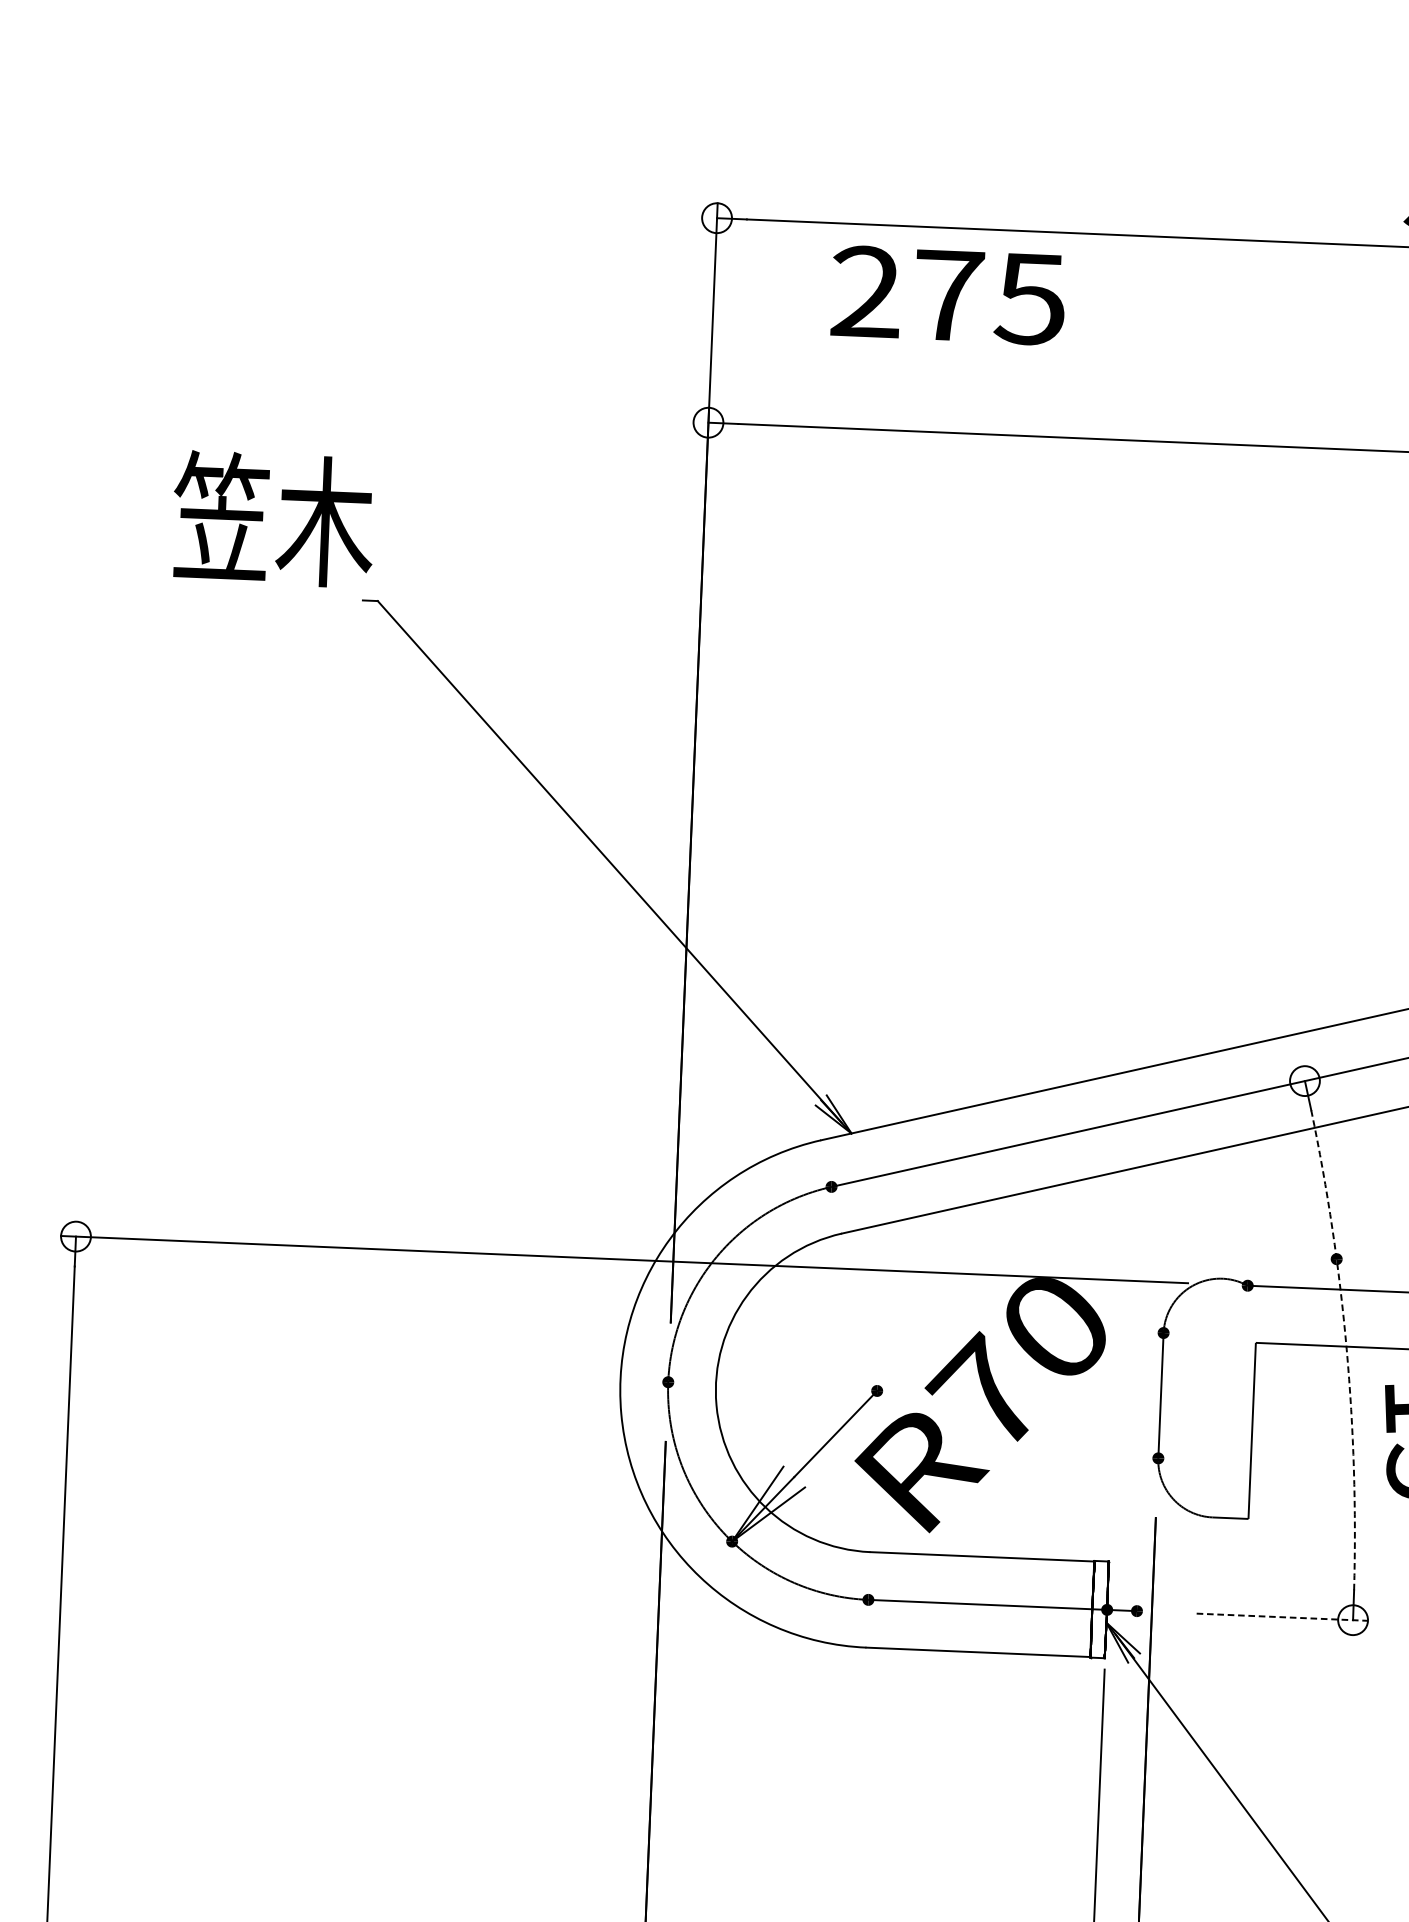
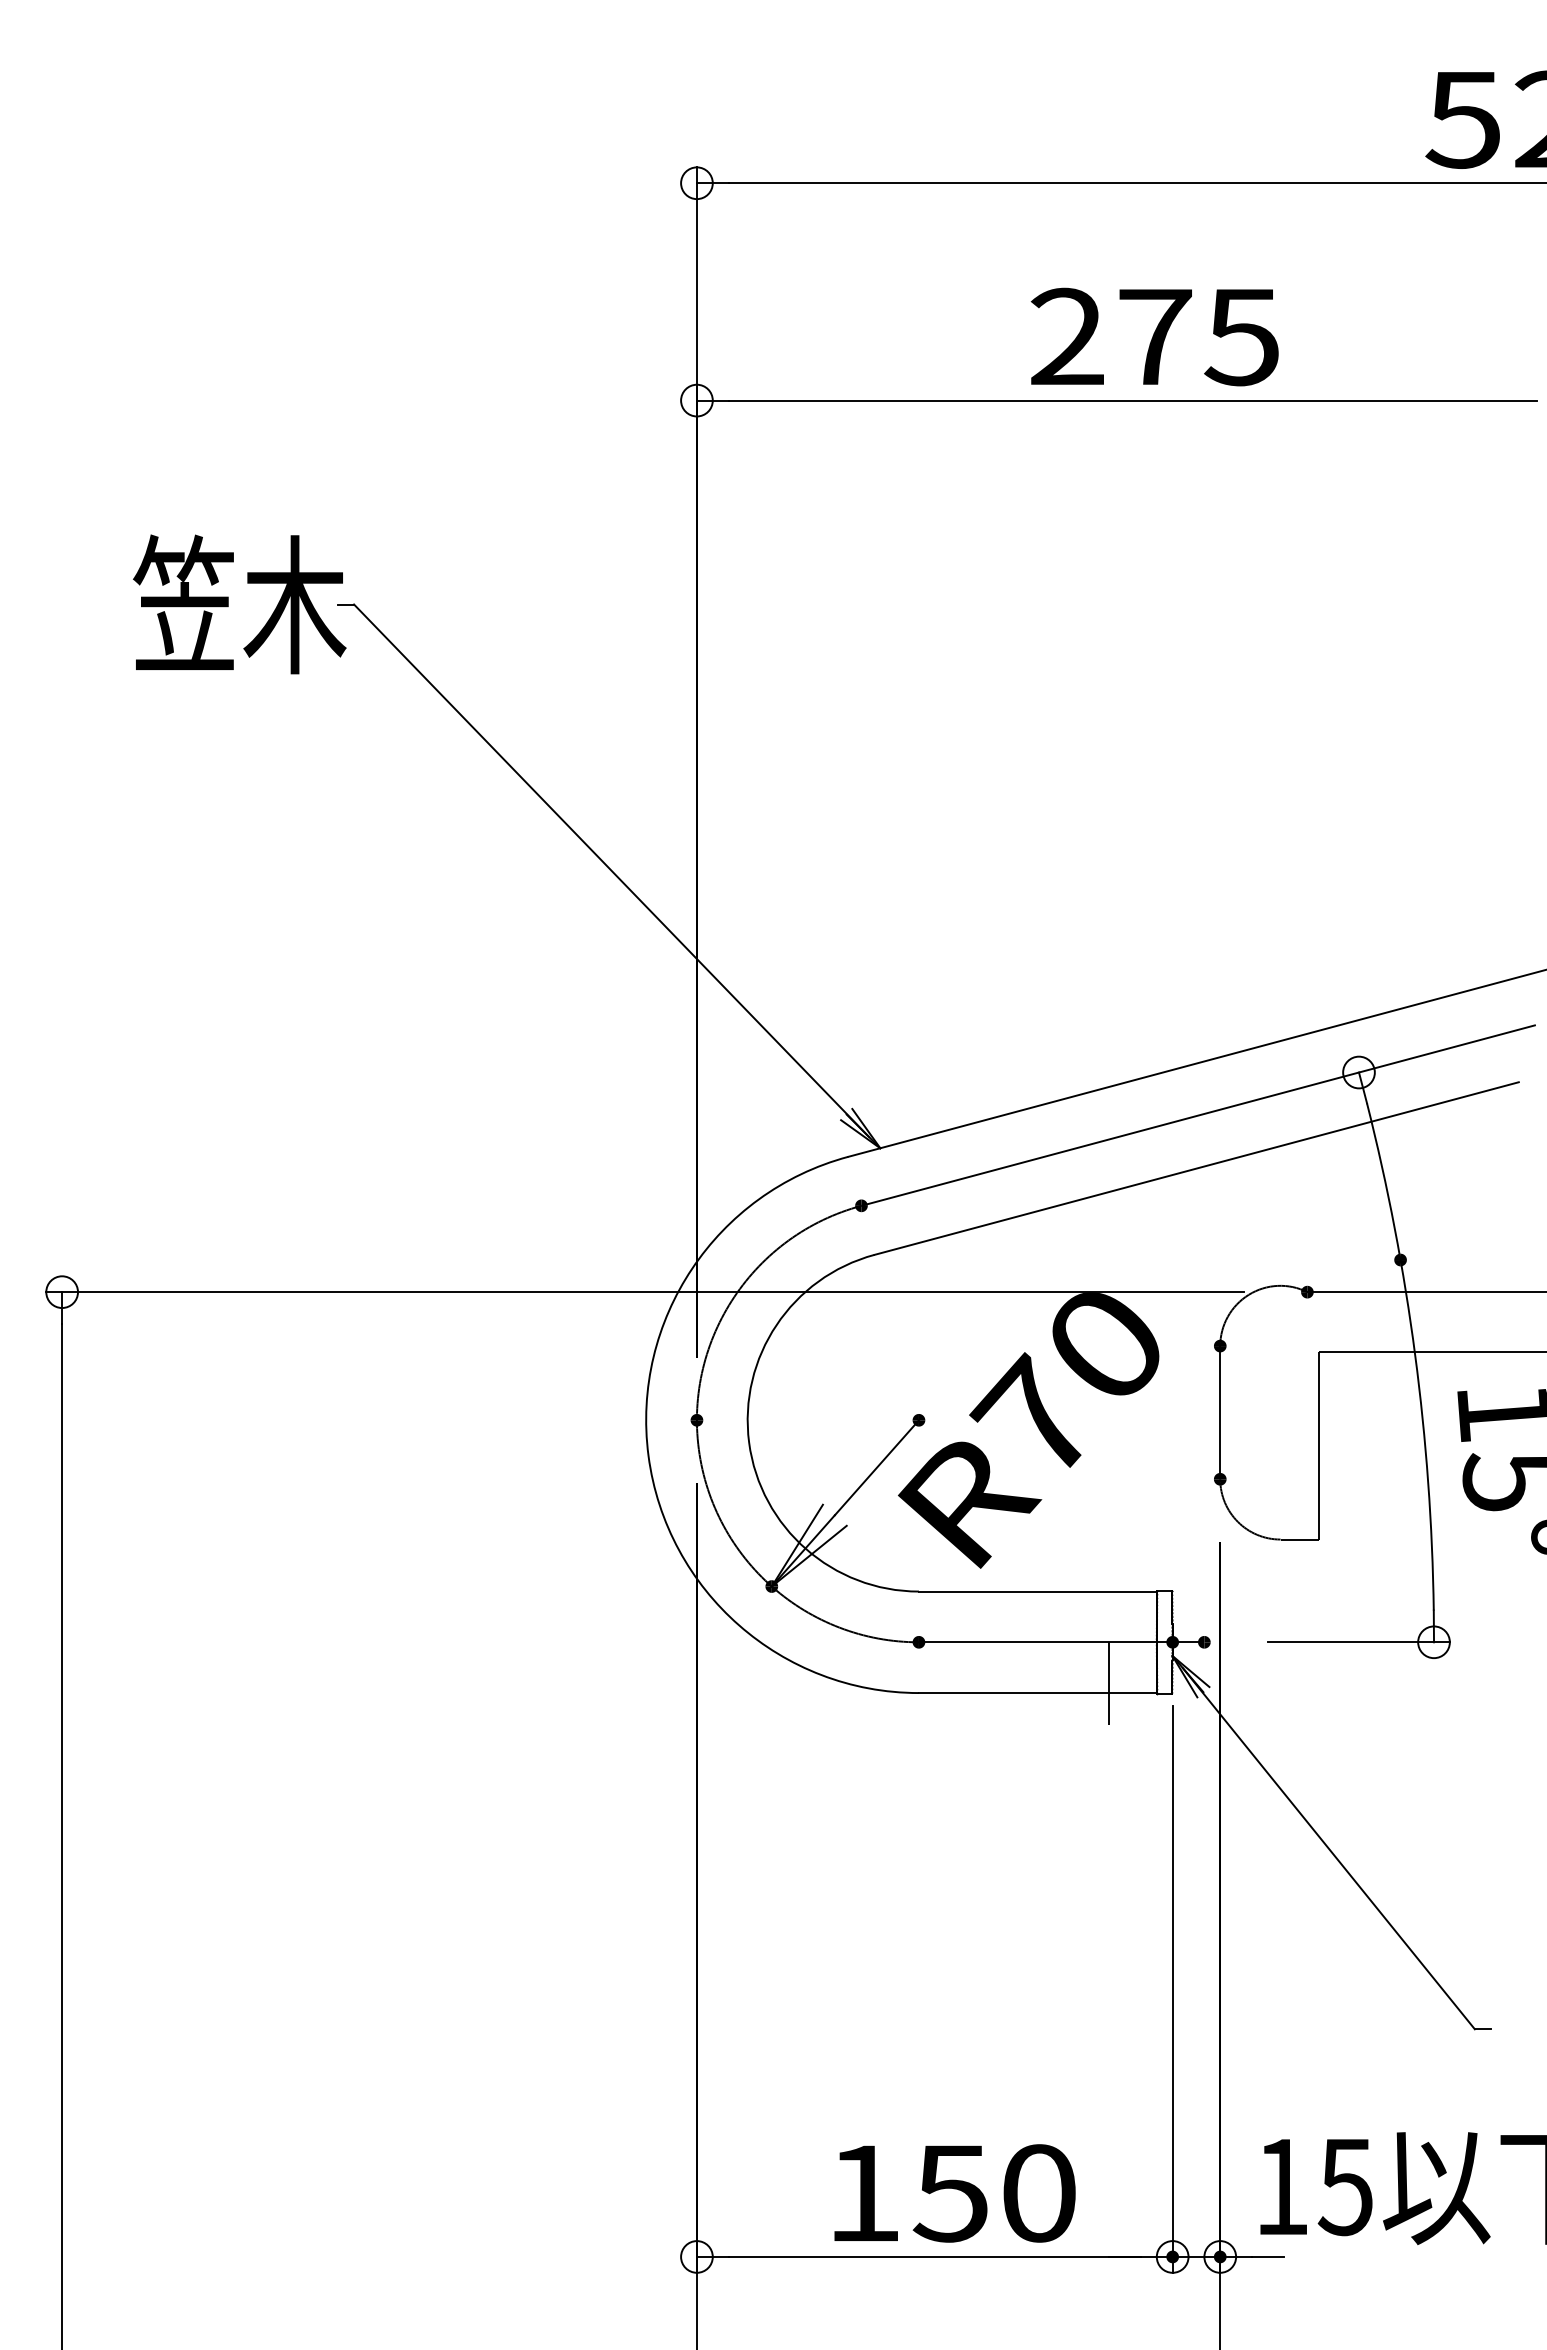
text: (948, 295) -> (1154, 336), moved
text: (273, 519) -> (239, 604), moved
arc: (1347, 1348) -> (1415, 1354), dashed -> solid
line: (1282, 1617) -> (1359, 1642), dashed -> solid
line: (1046, 1646) -> (1109, 1683), added

